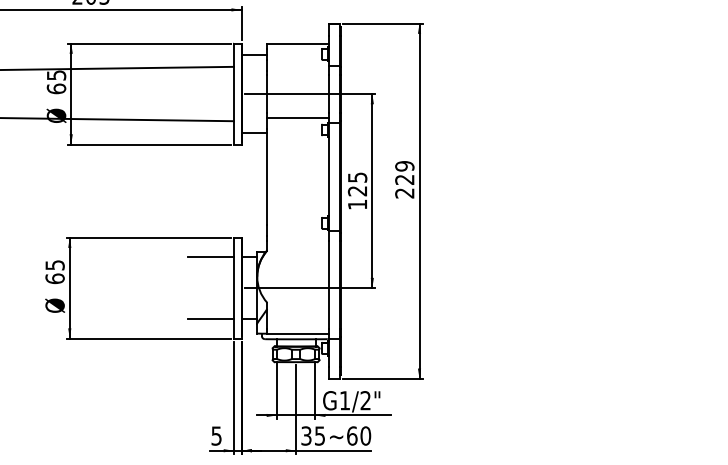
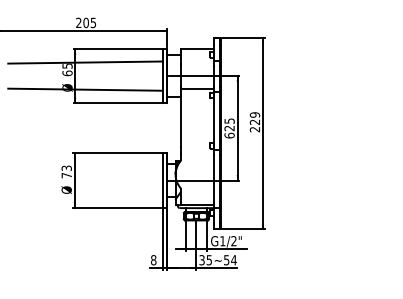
text: (357, 204) -> (229, 135), 125 -> 625
line: (210, 256) -> (150, 163), removed
text: (54, 271) -> (66, 171), 65 -> 73
line: (210, 319) -> (150, 197), removed
text: (216, 436) -> (153, 260), 5 -> 8
text: (359, 436) -> (230, 260), ~60 -> ~54

